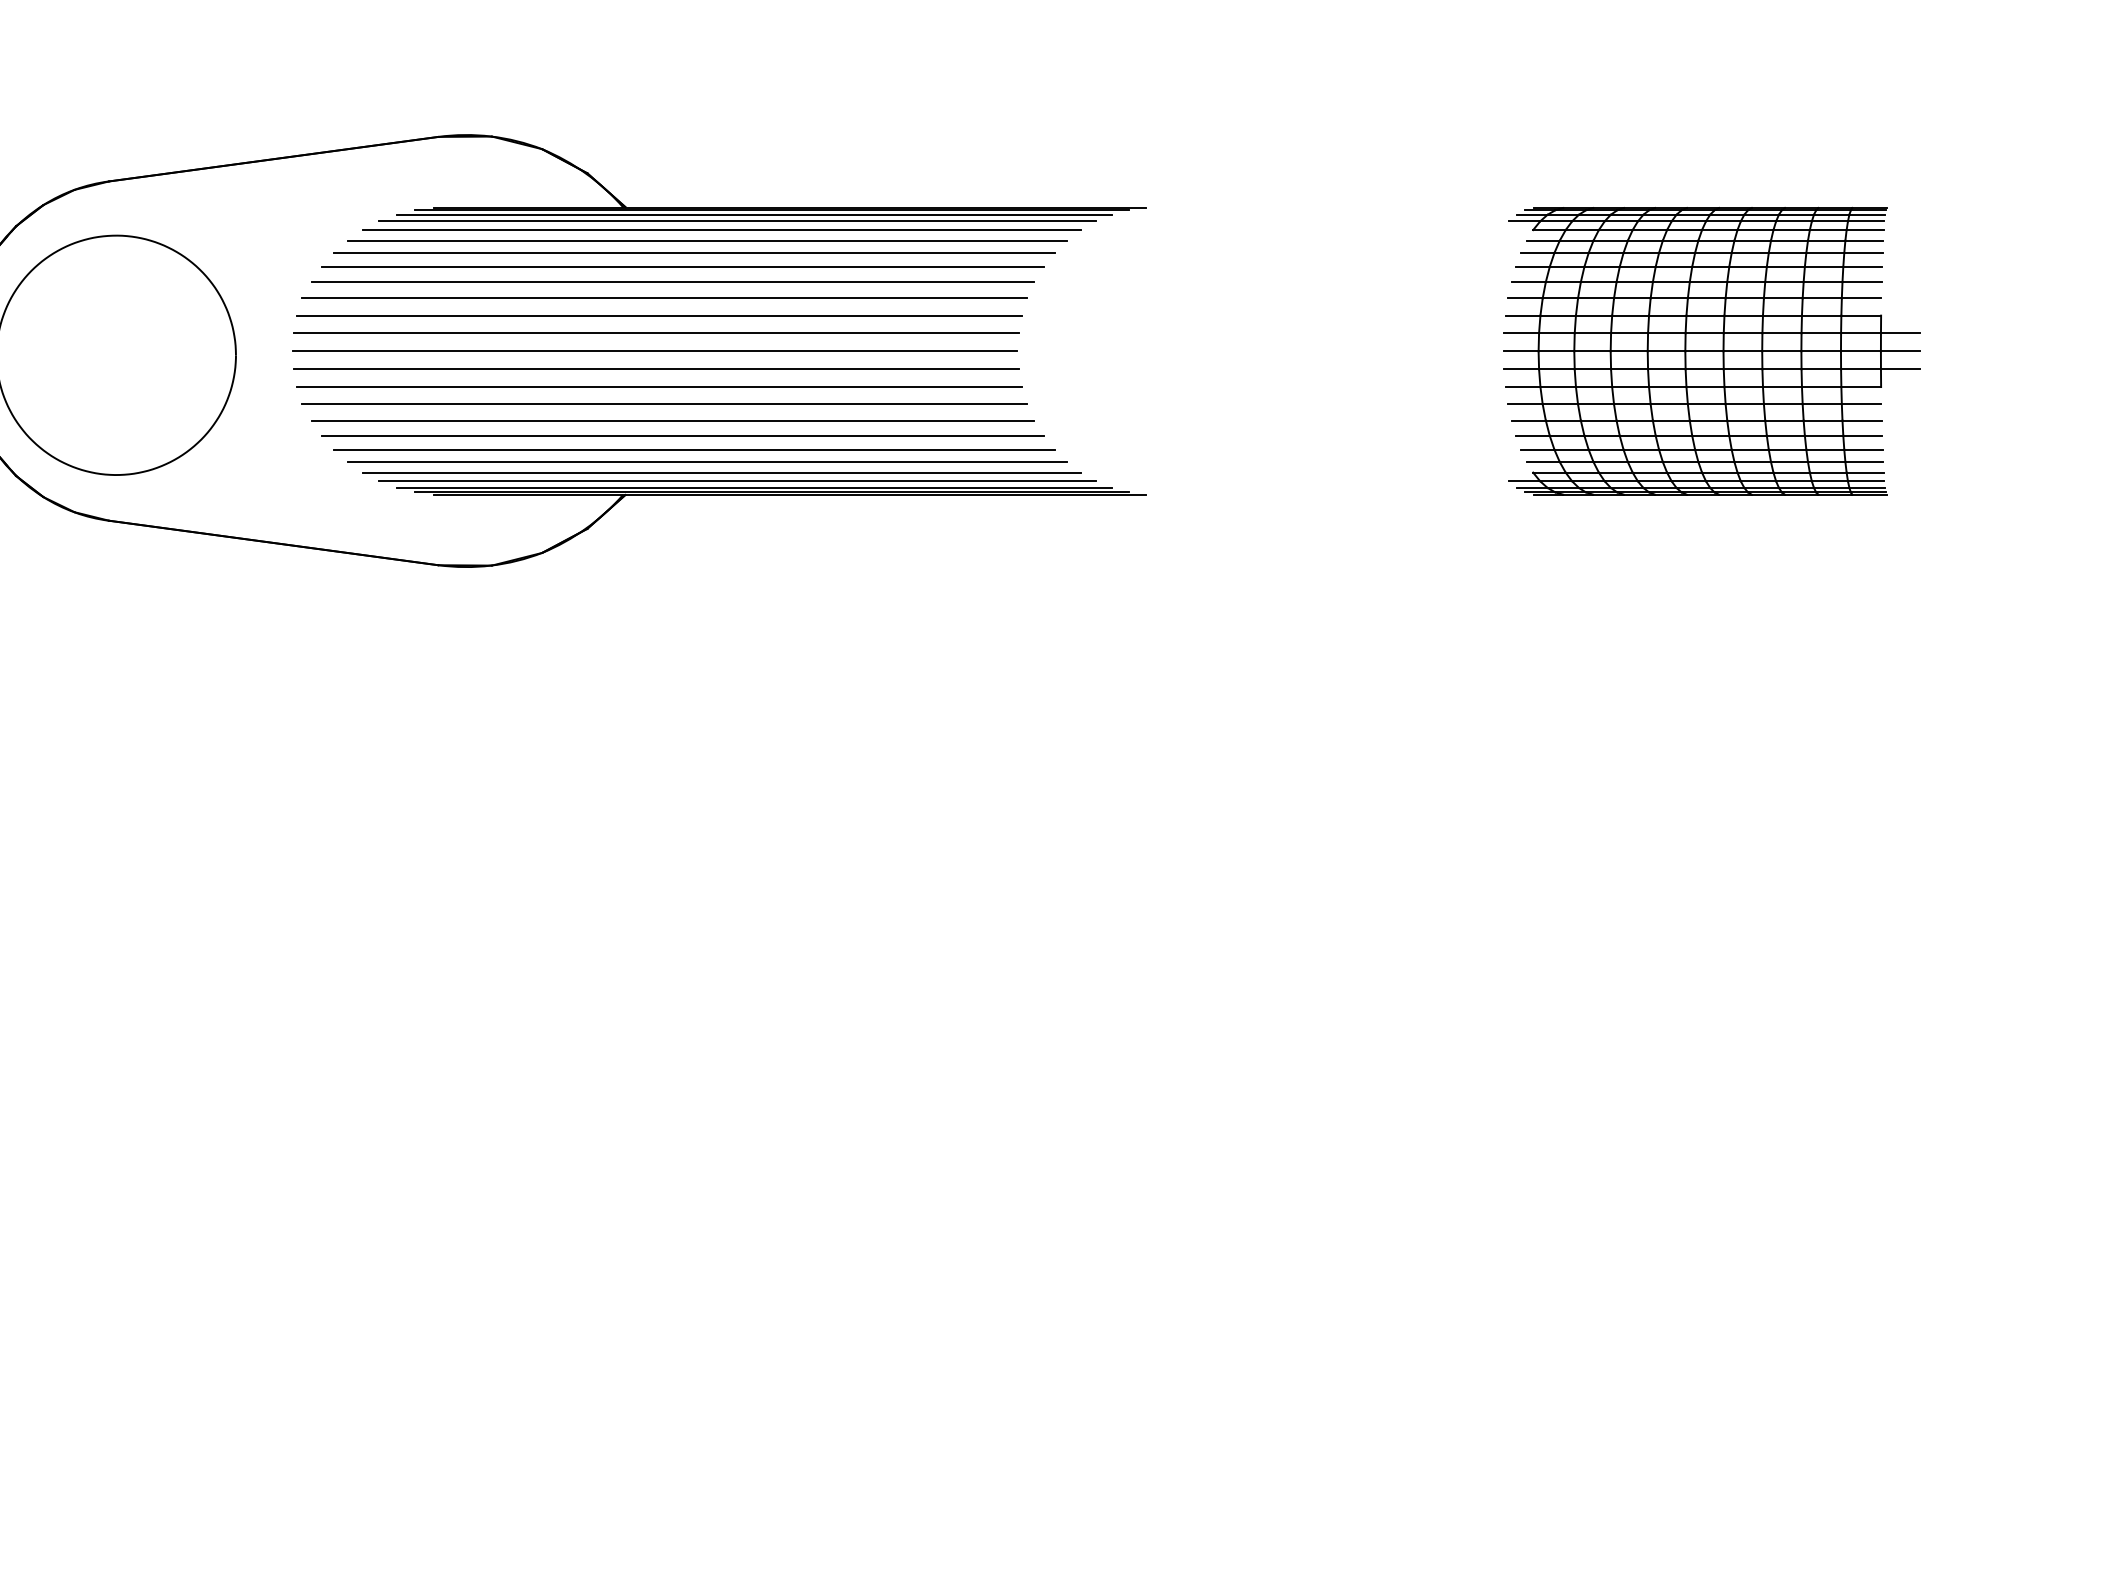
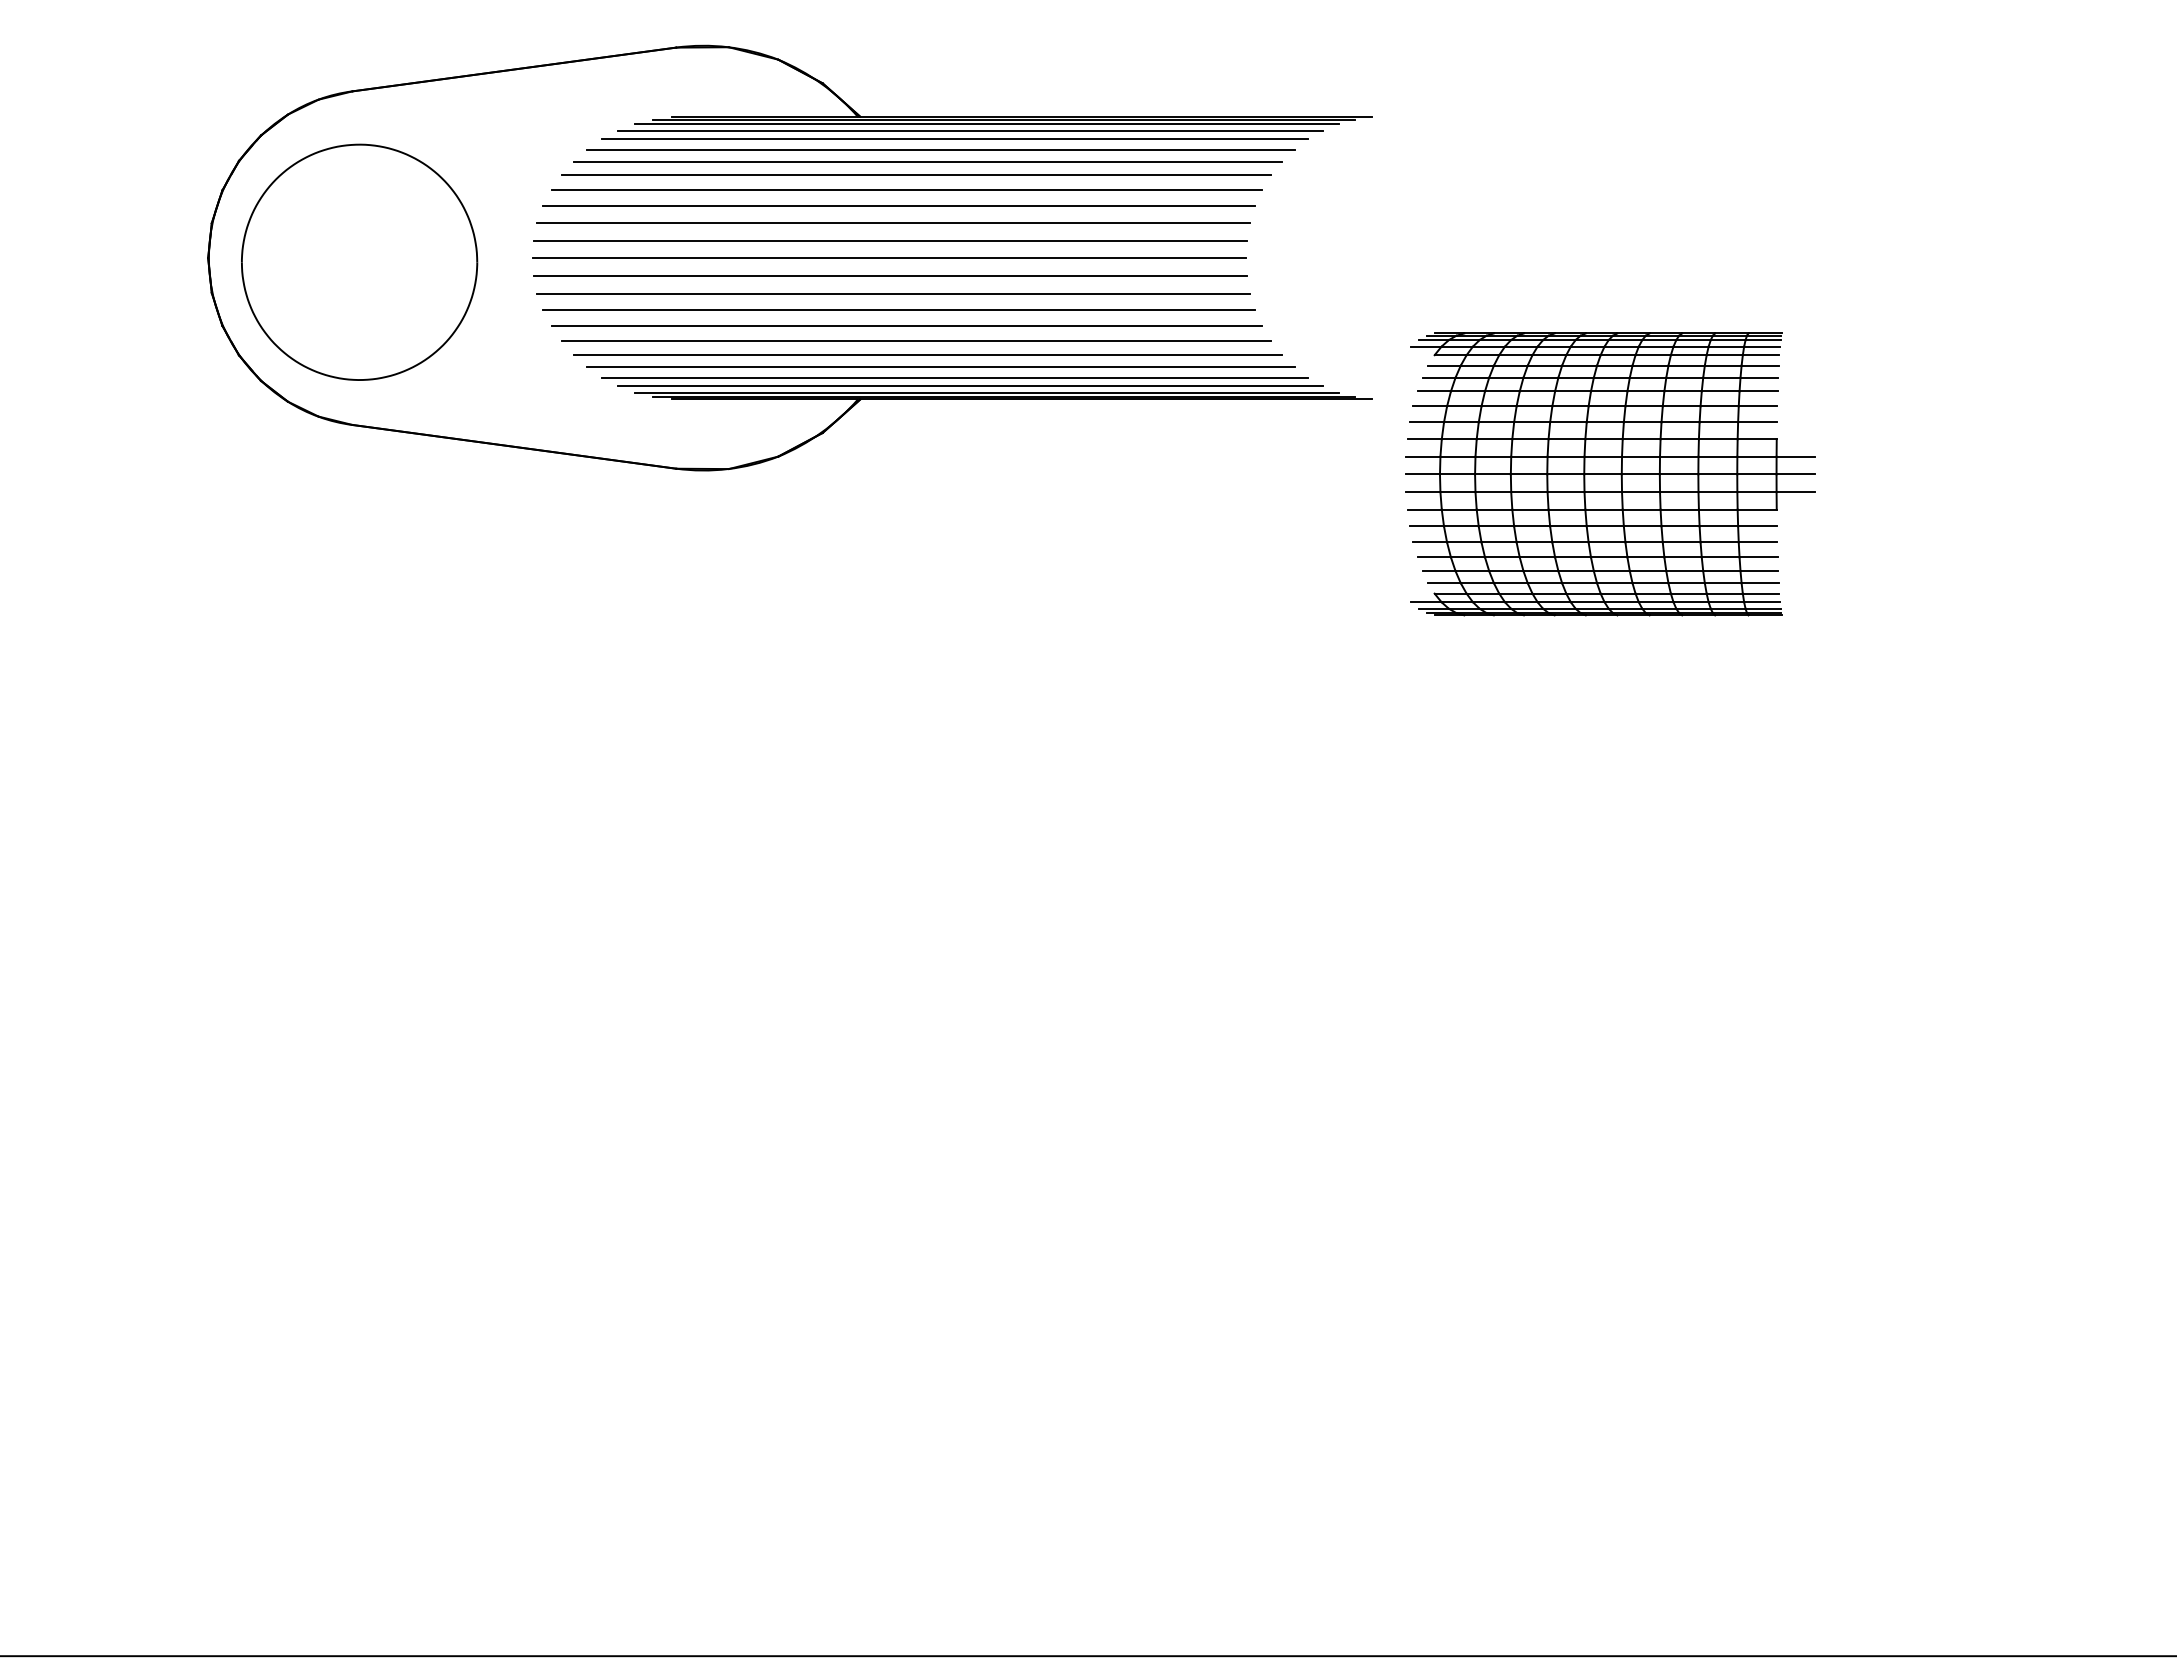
part: (1712, 351) -> (1610, 474), moved

